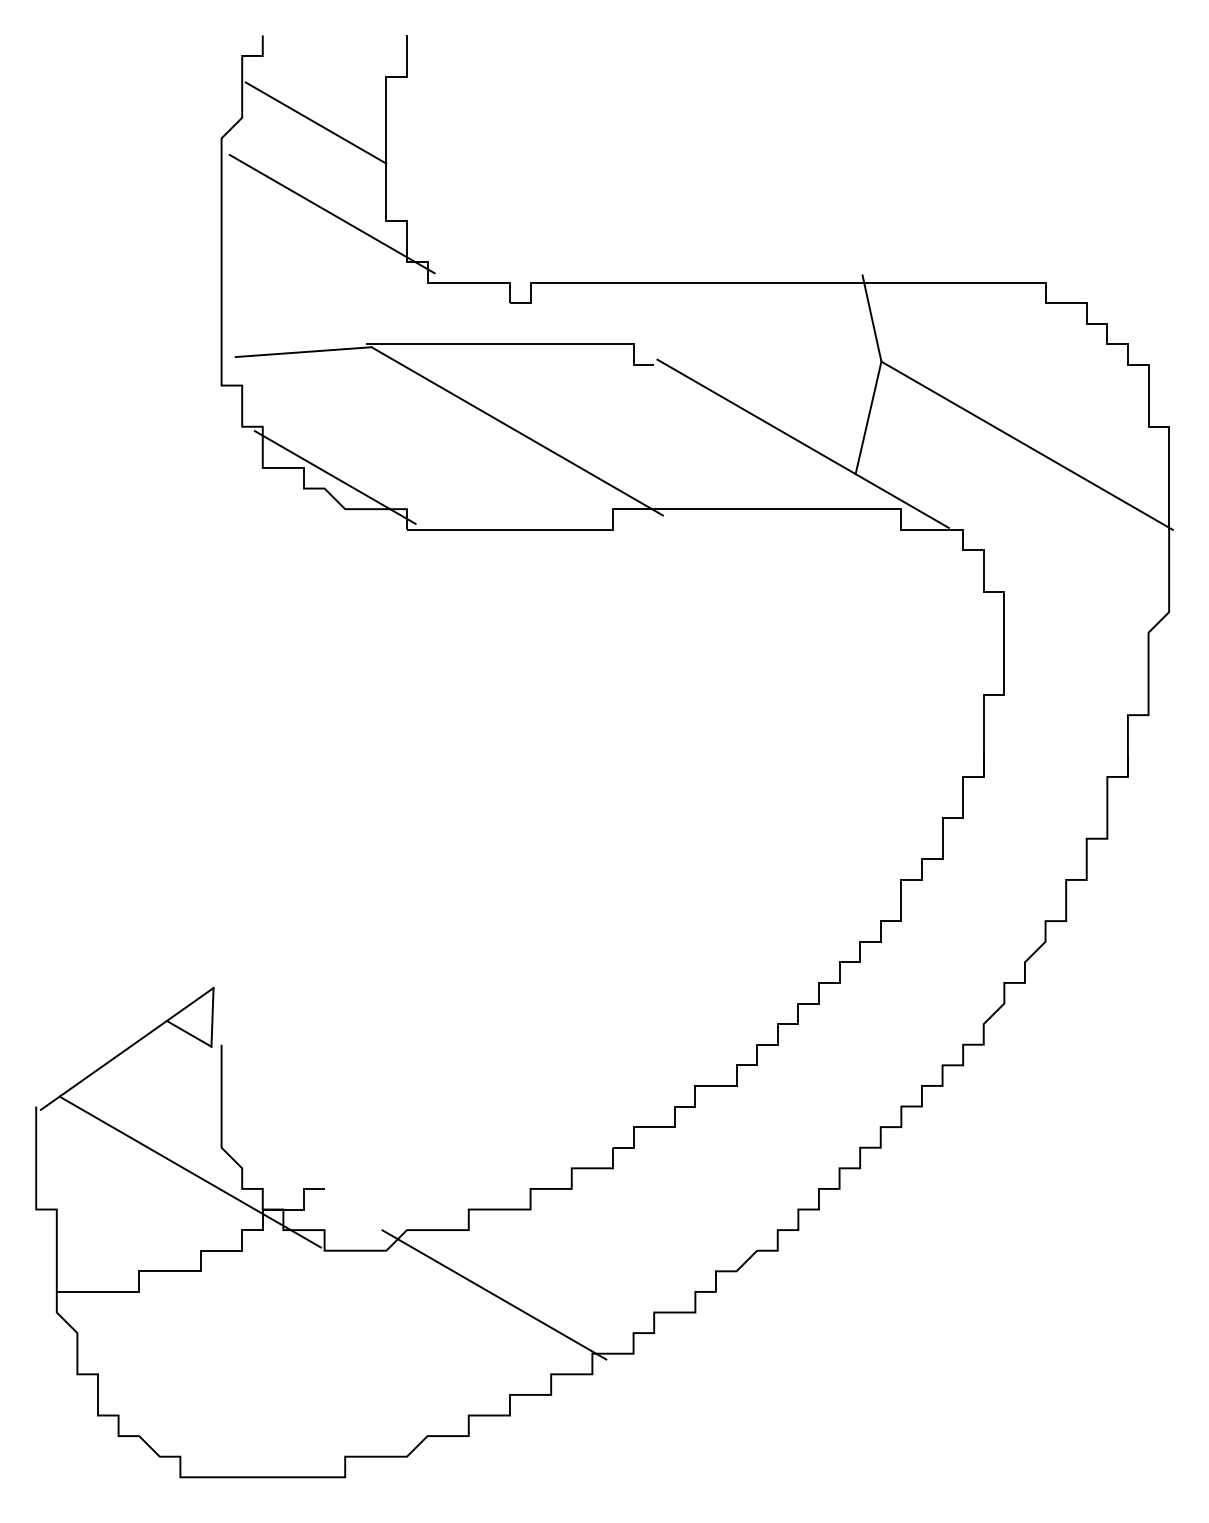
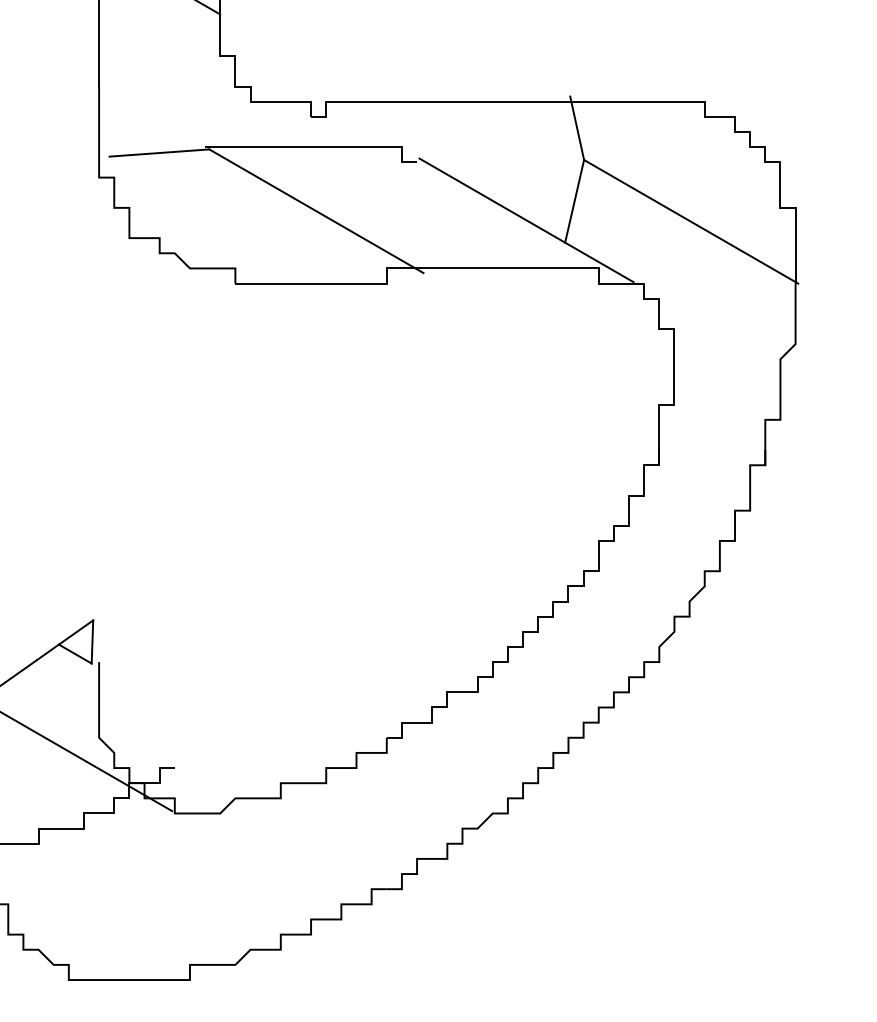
line: (331, 213) -> (179, 51), removed
line: (334, 477) -> (182, 245), removed
line: (494, 1294) -> (299, 845), removed

